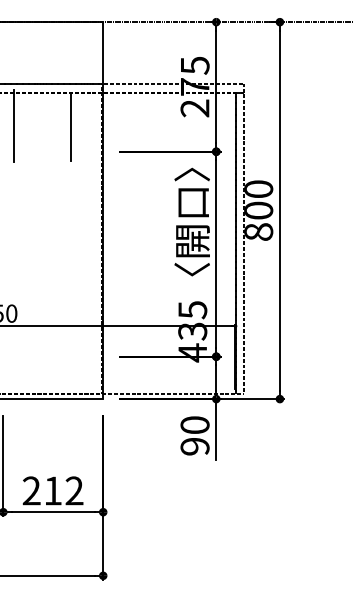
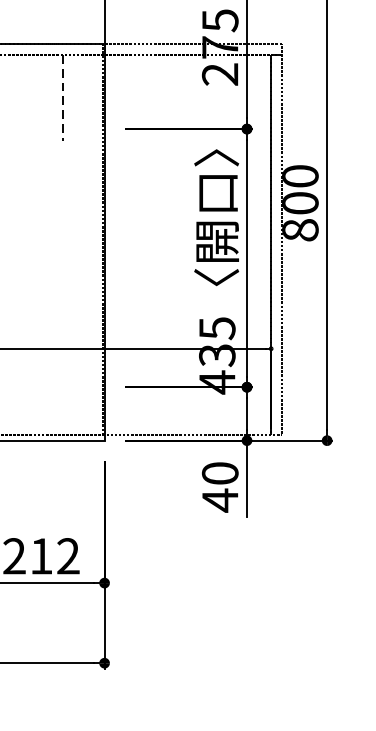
line: (70, 127) -> (63, 98), solid -> dashed
text: (194, 446) -> (219, 500), 90 -> 40

